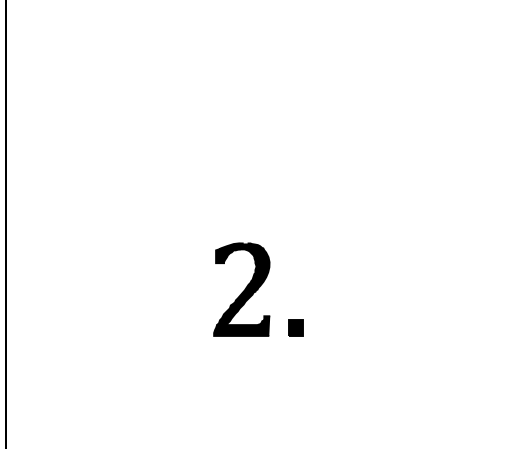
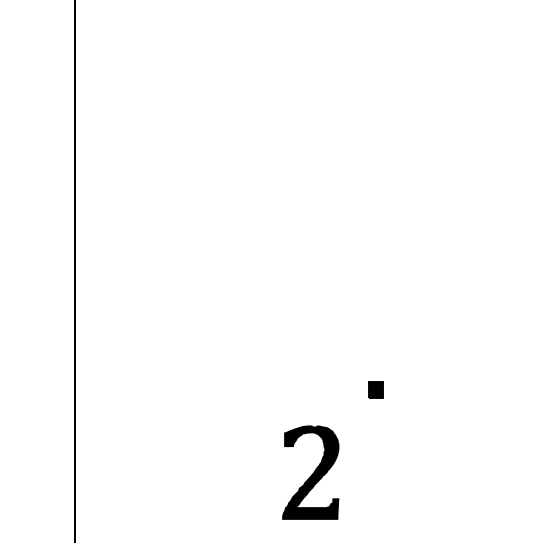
part: (241, 289) -> (310, 472), moved
part: (295, 327) -> (375, 389), moved

